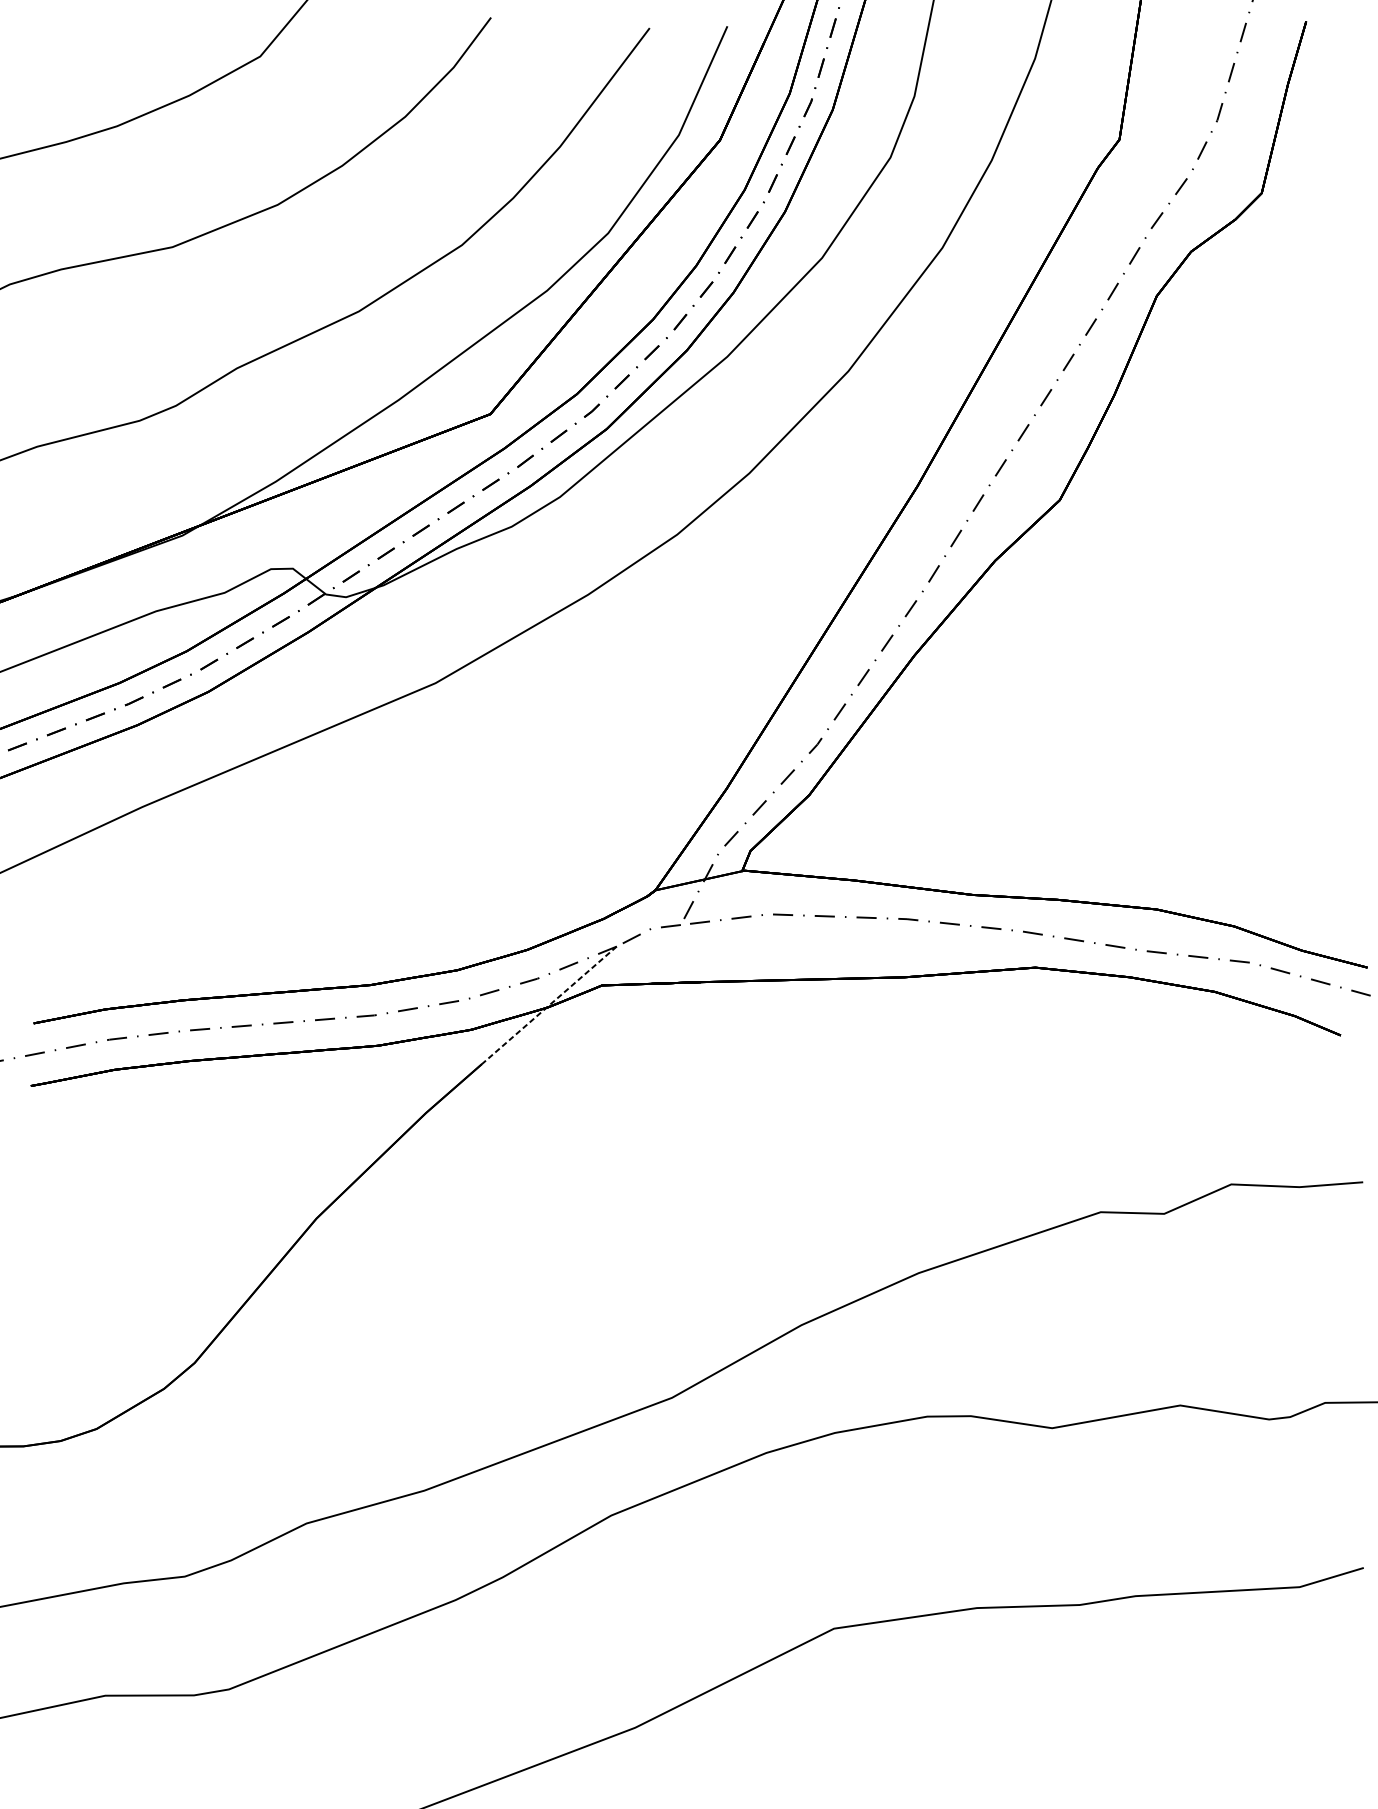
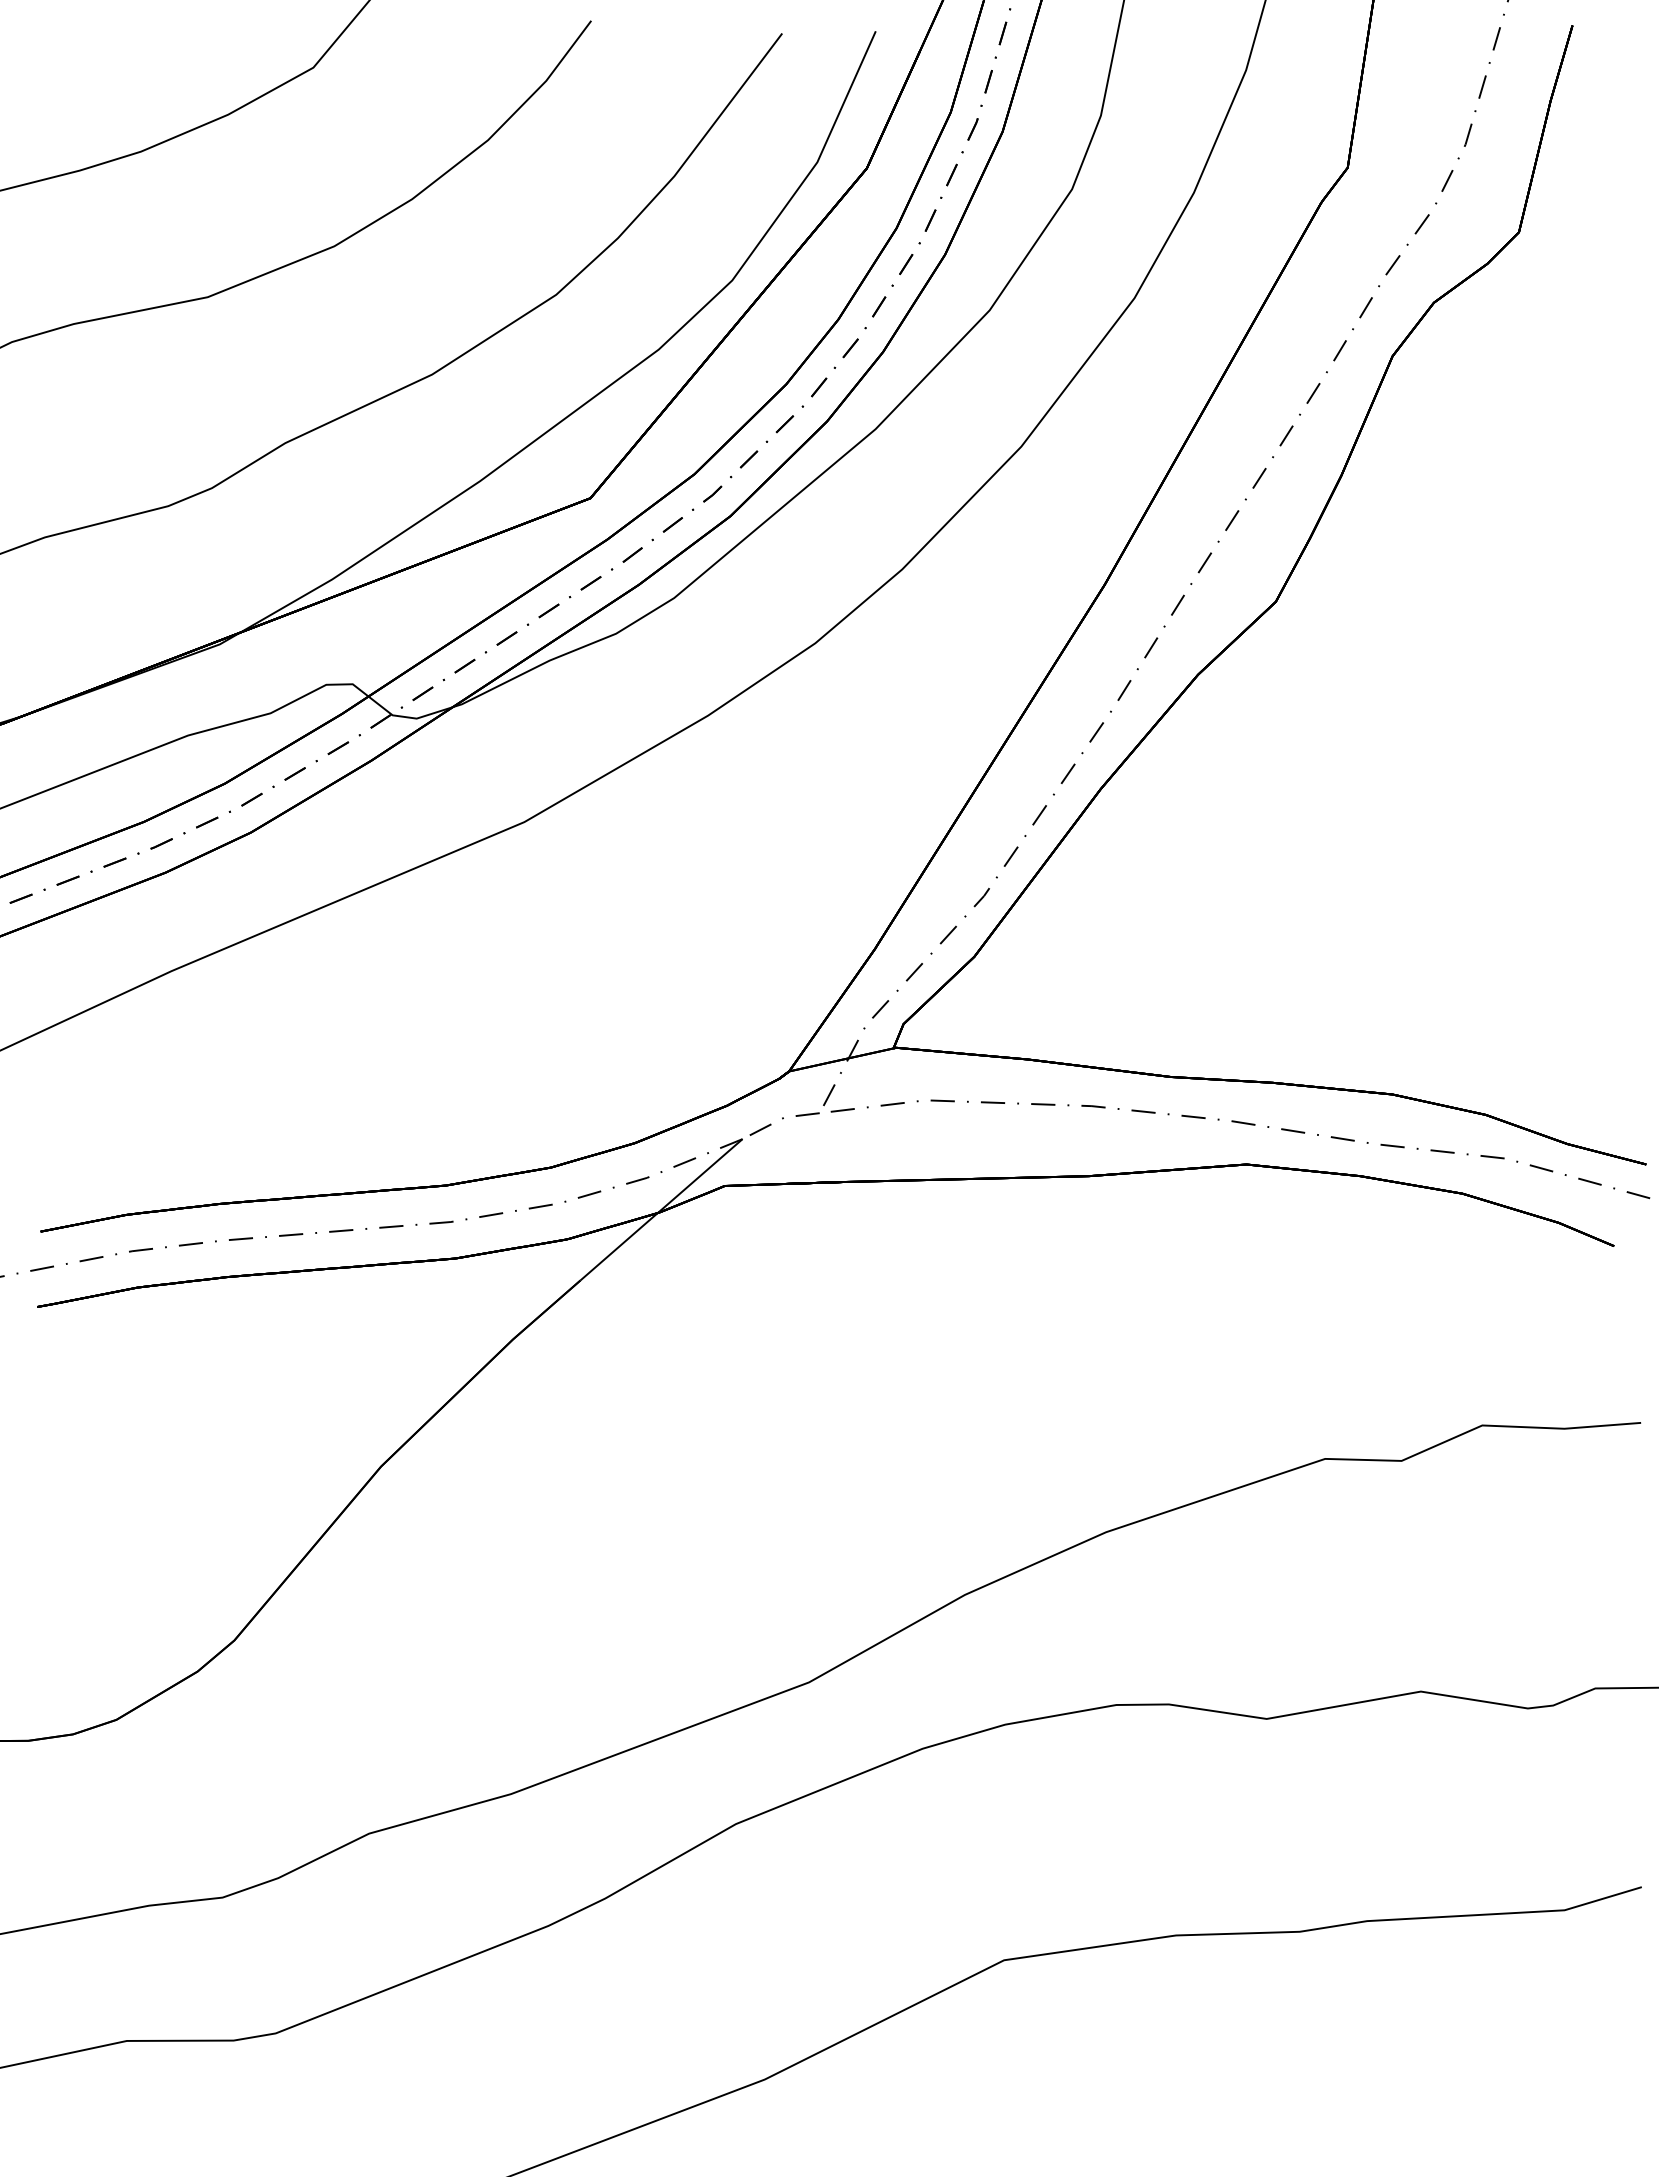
line: (549, 1005) -> (661, 1209), dashed -> solid

